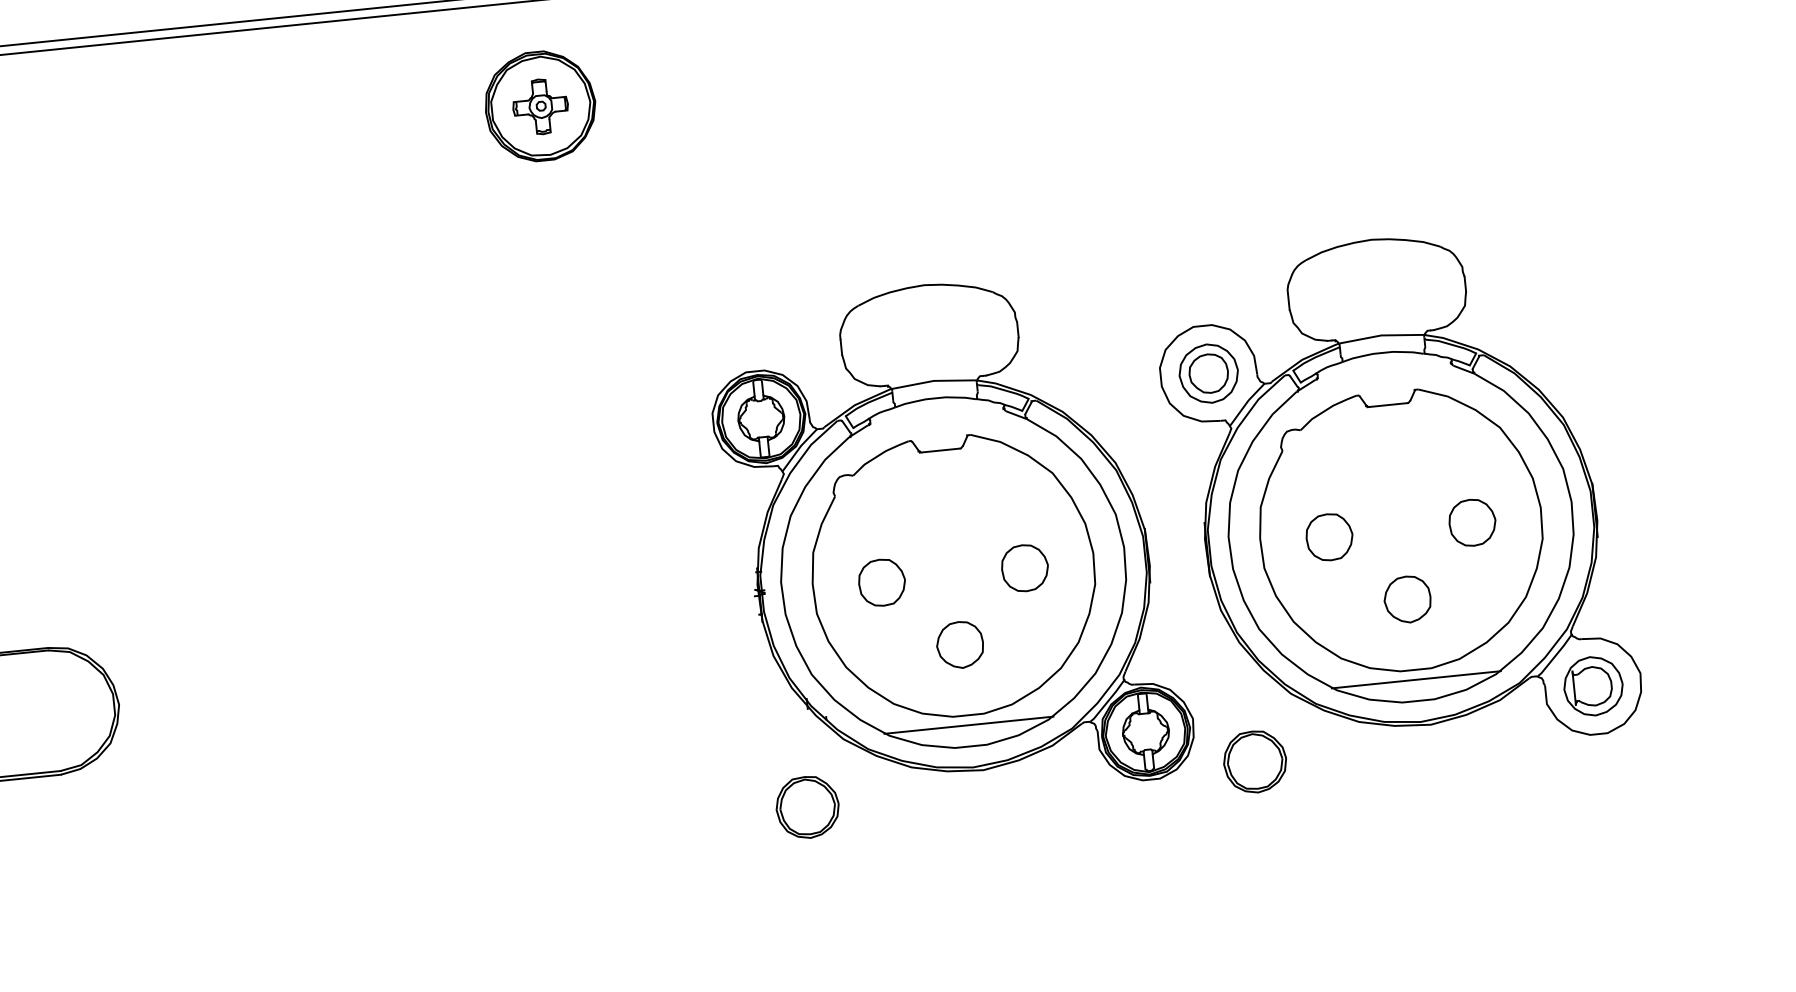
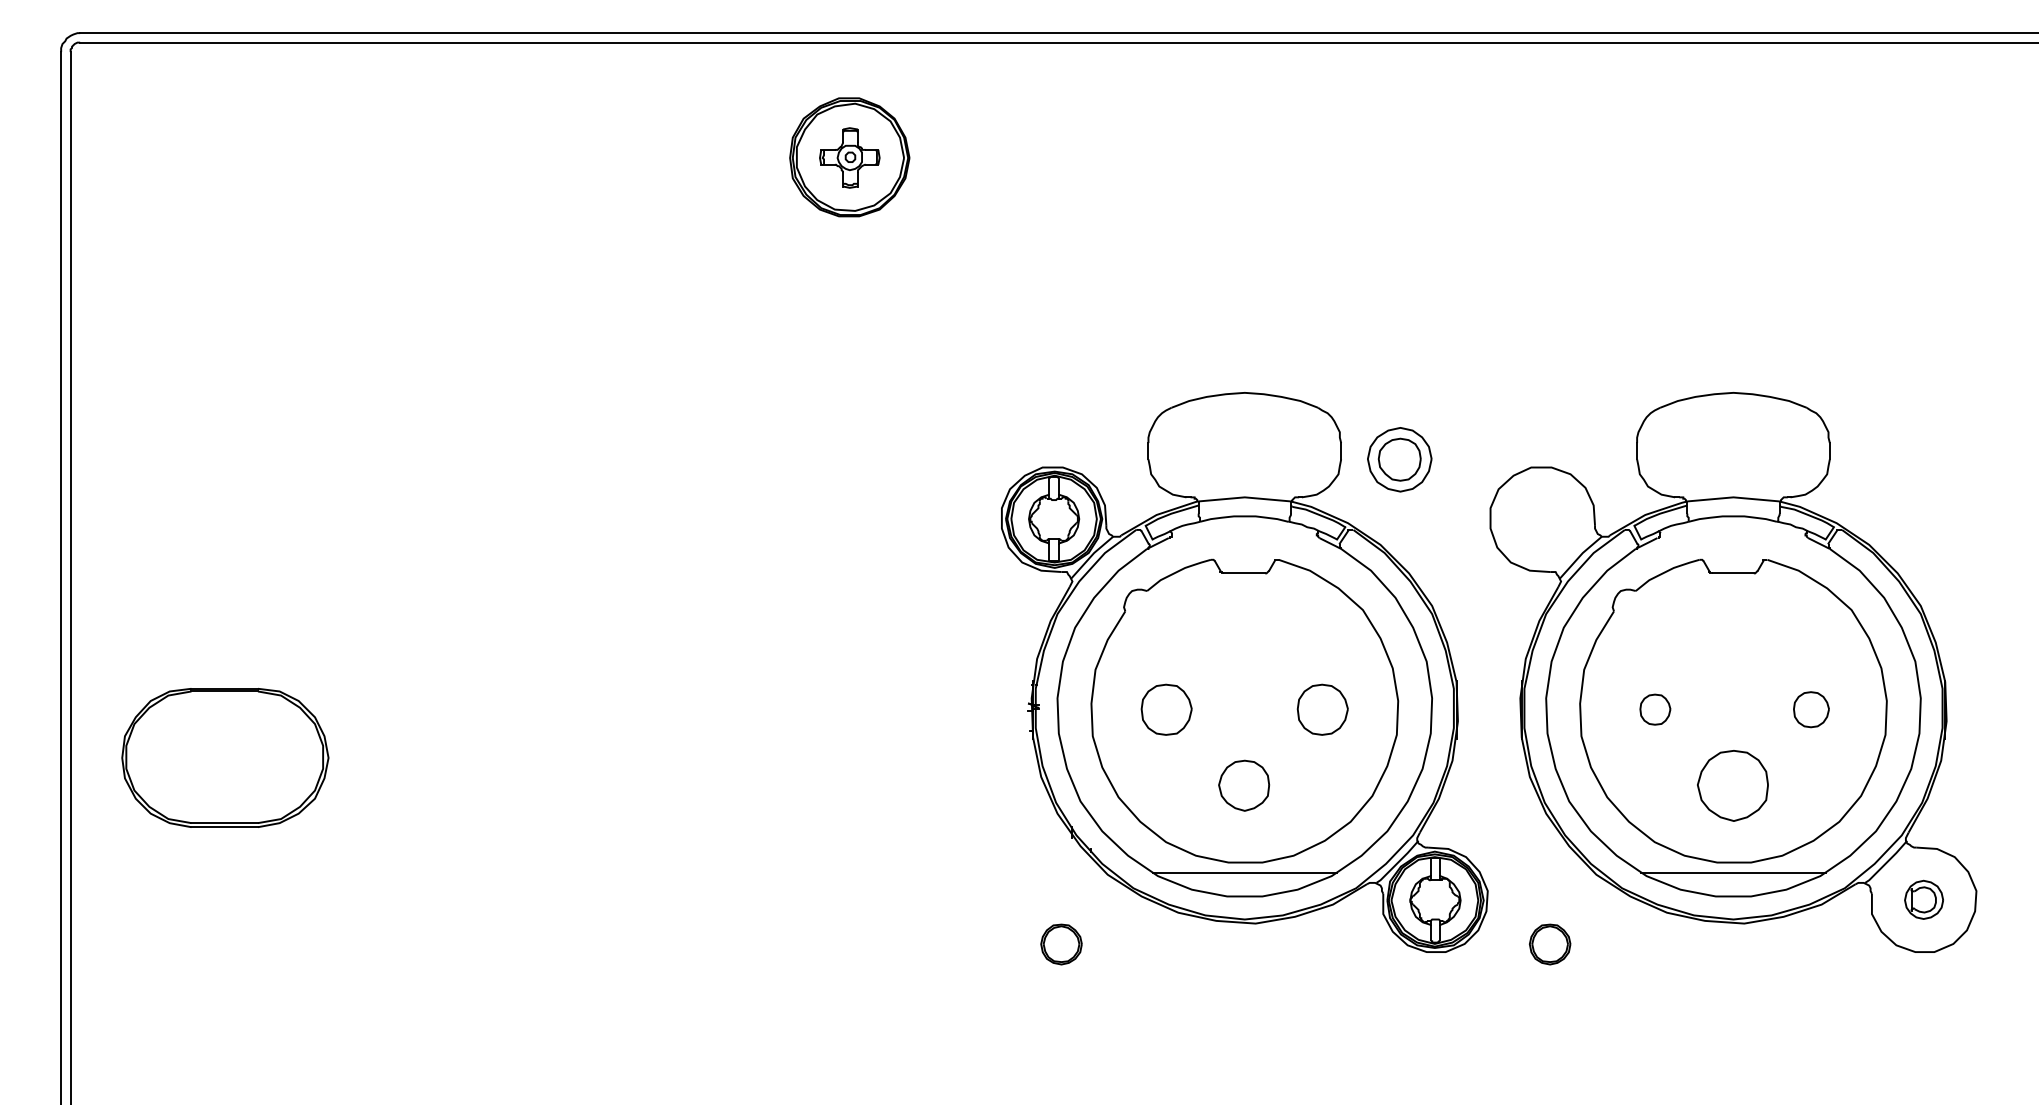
part: (1208, 373) -> (1399, 459), moved
part: (1472, 522) -> (1811, 709), size x0.7
part: (1329, 536) -> (1655, 709), size x0.6
part: (1407, 599) -> (1732, 785), size x1.4
part: (1592, 686) -> (1923, 899), size x0.6
part: (1254, 762) -> (1549, 944), size x0.6
part: (807, 807) -> (1061, 944), size x0.6

